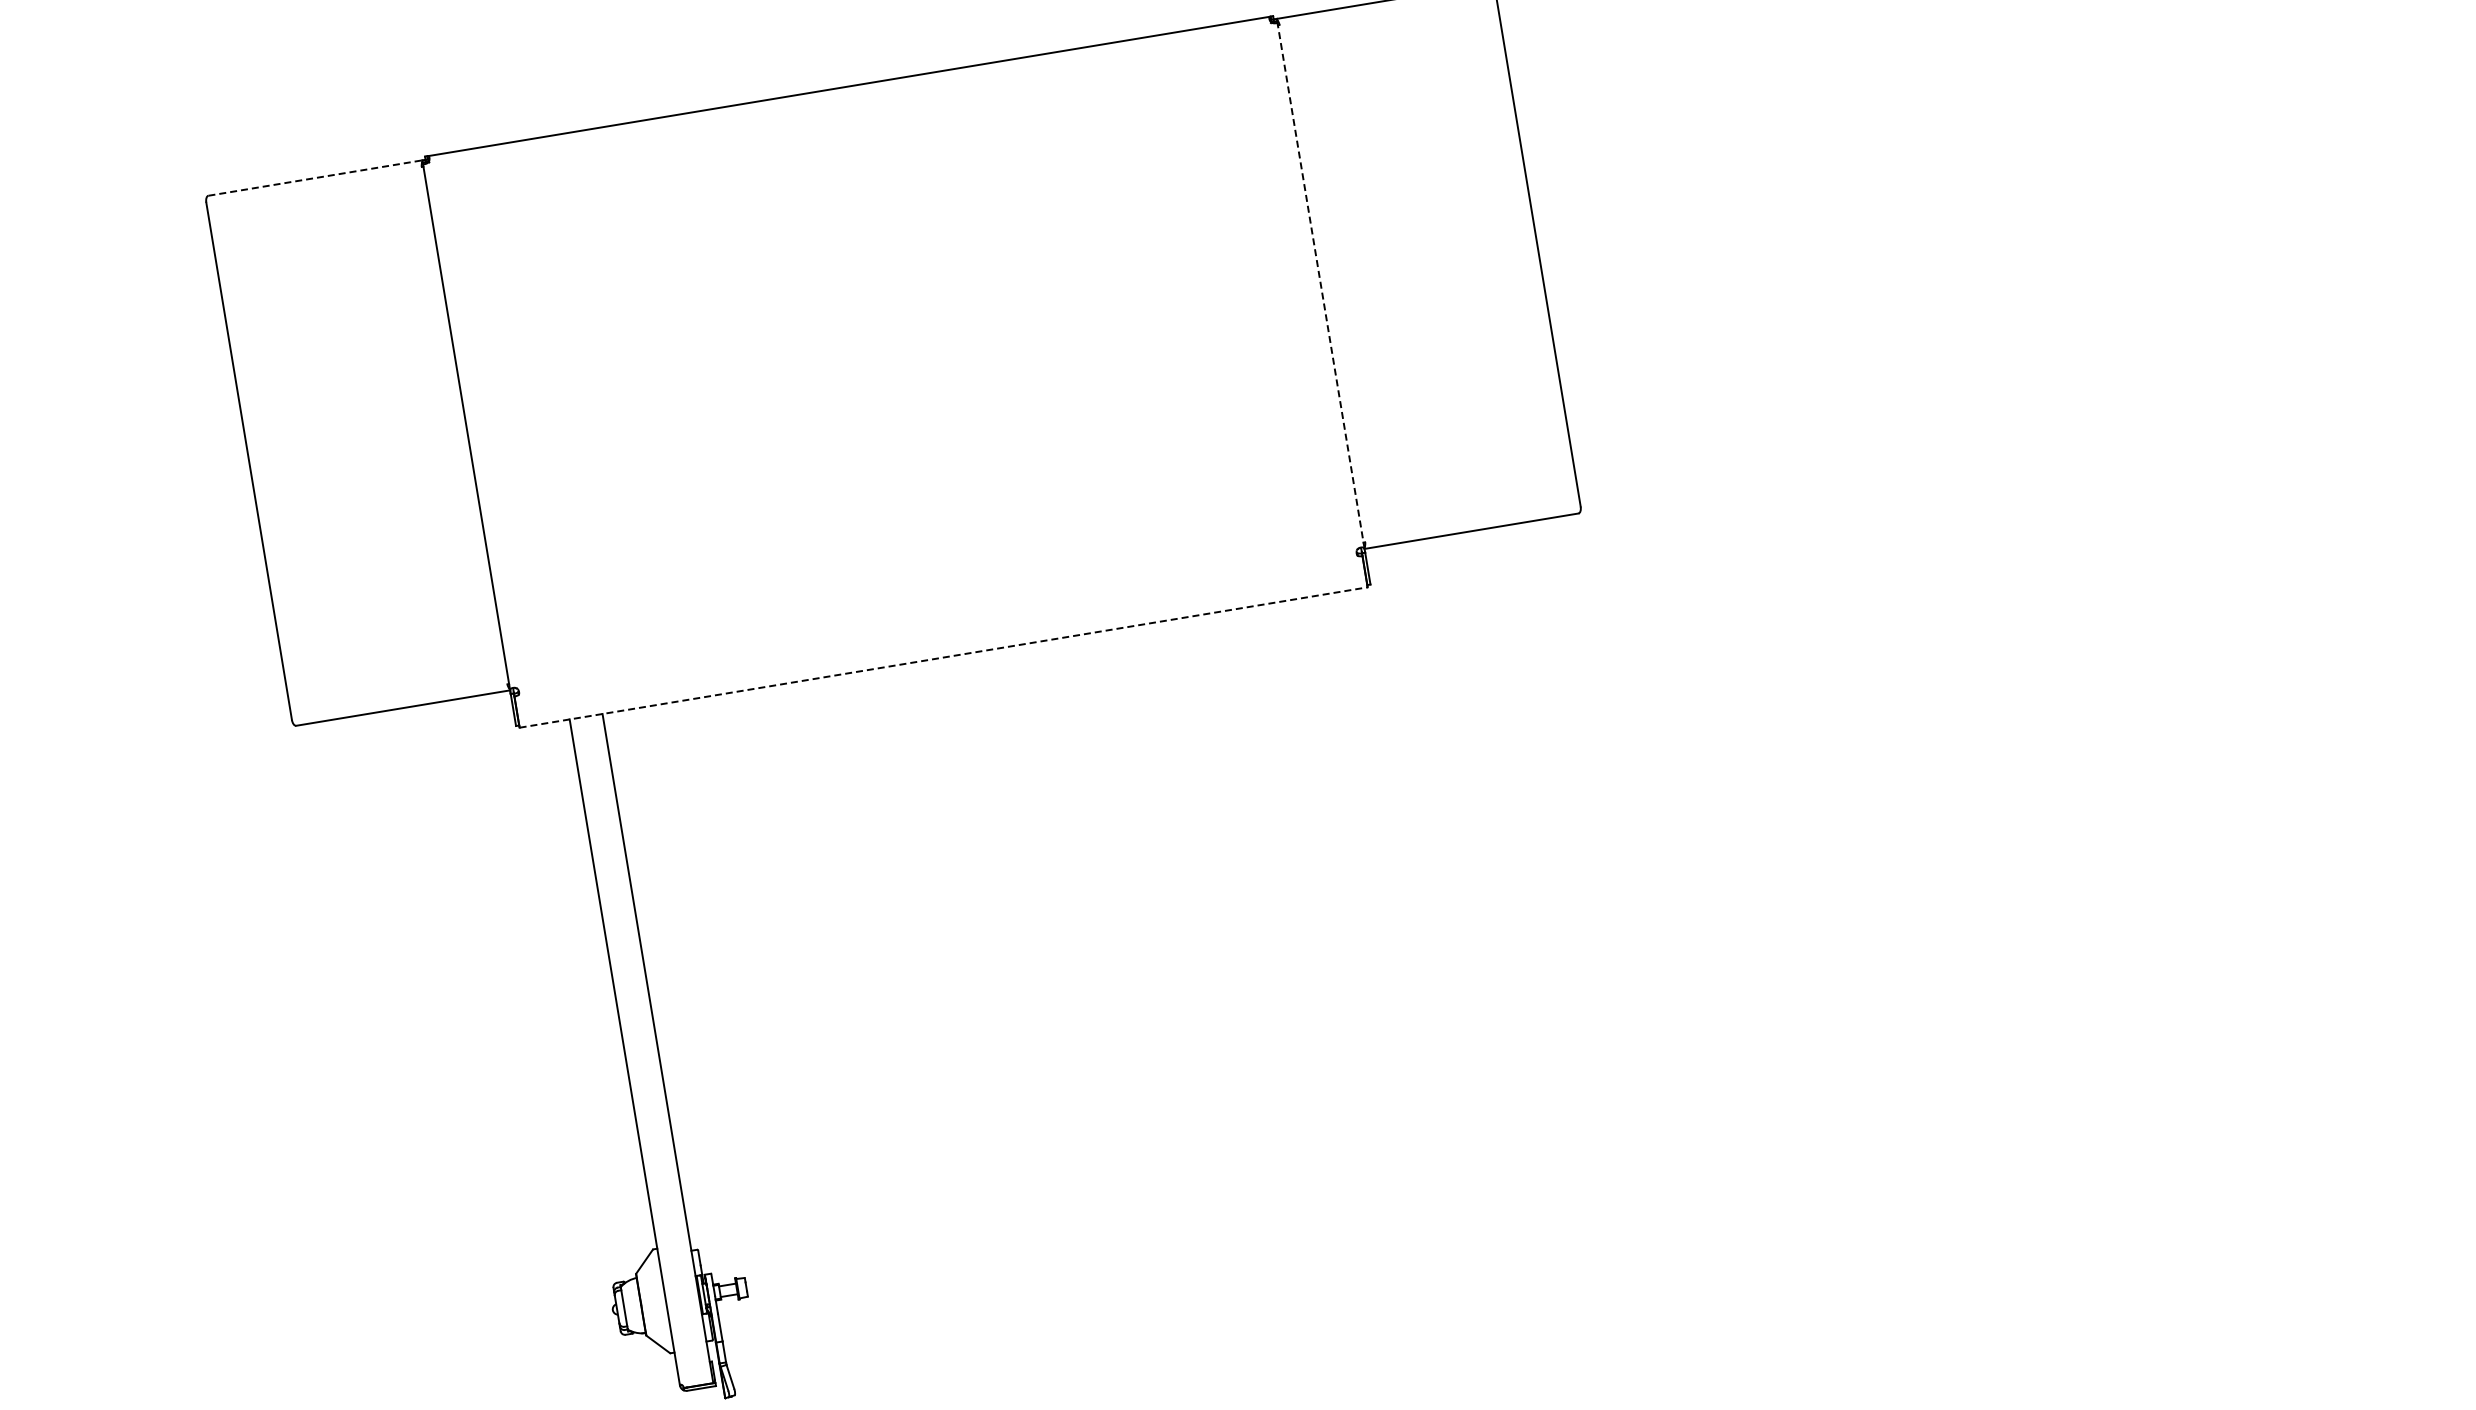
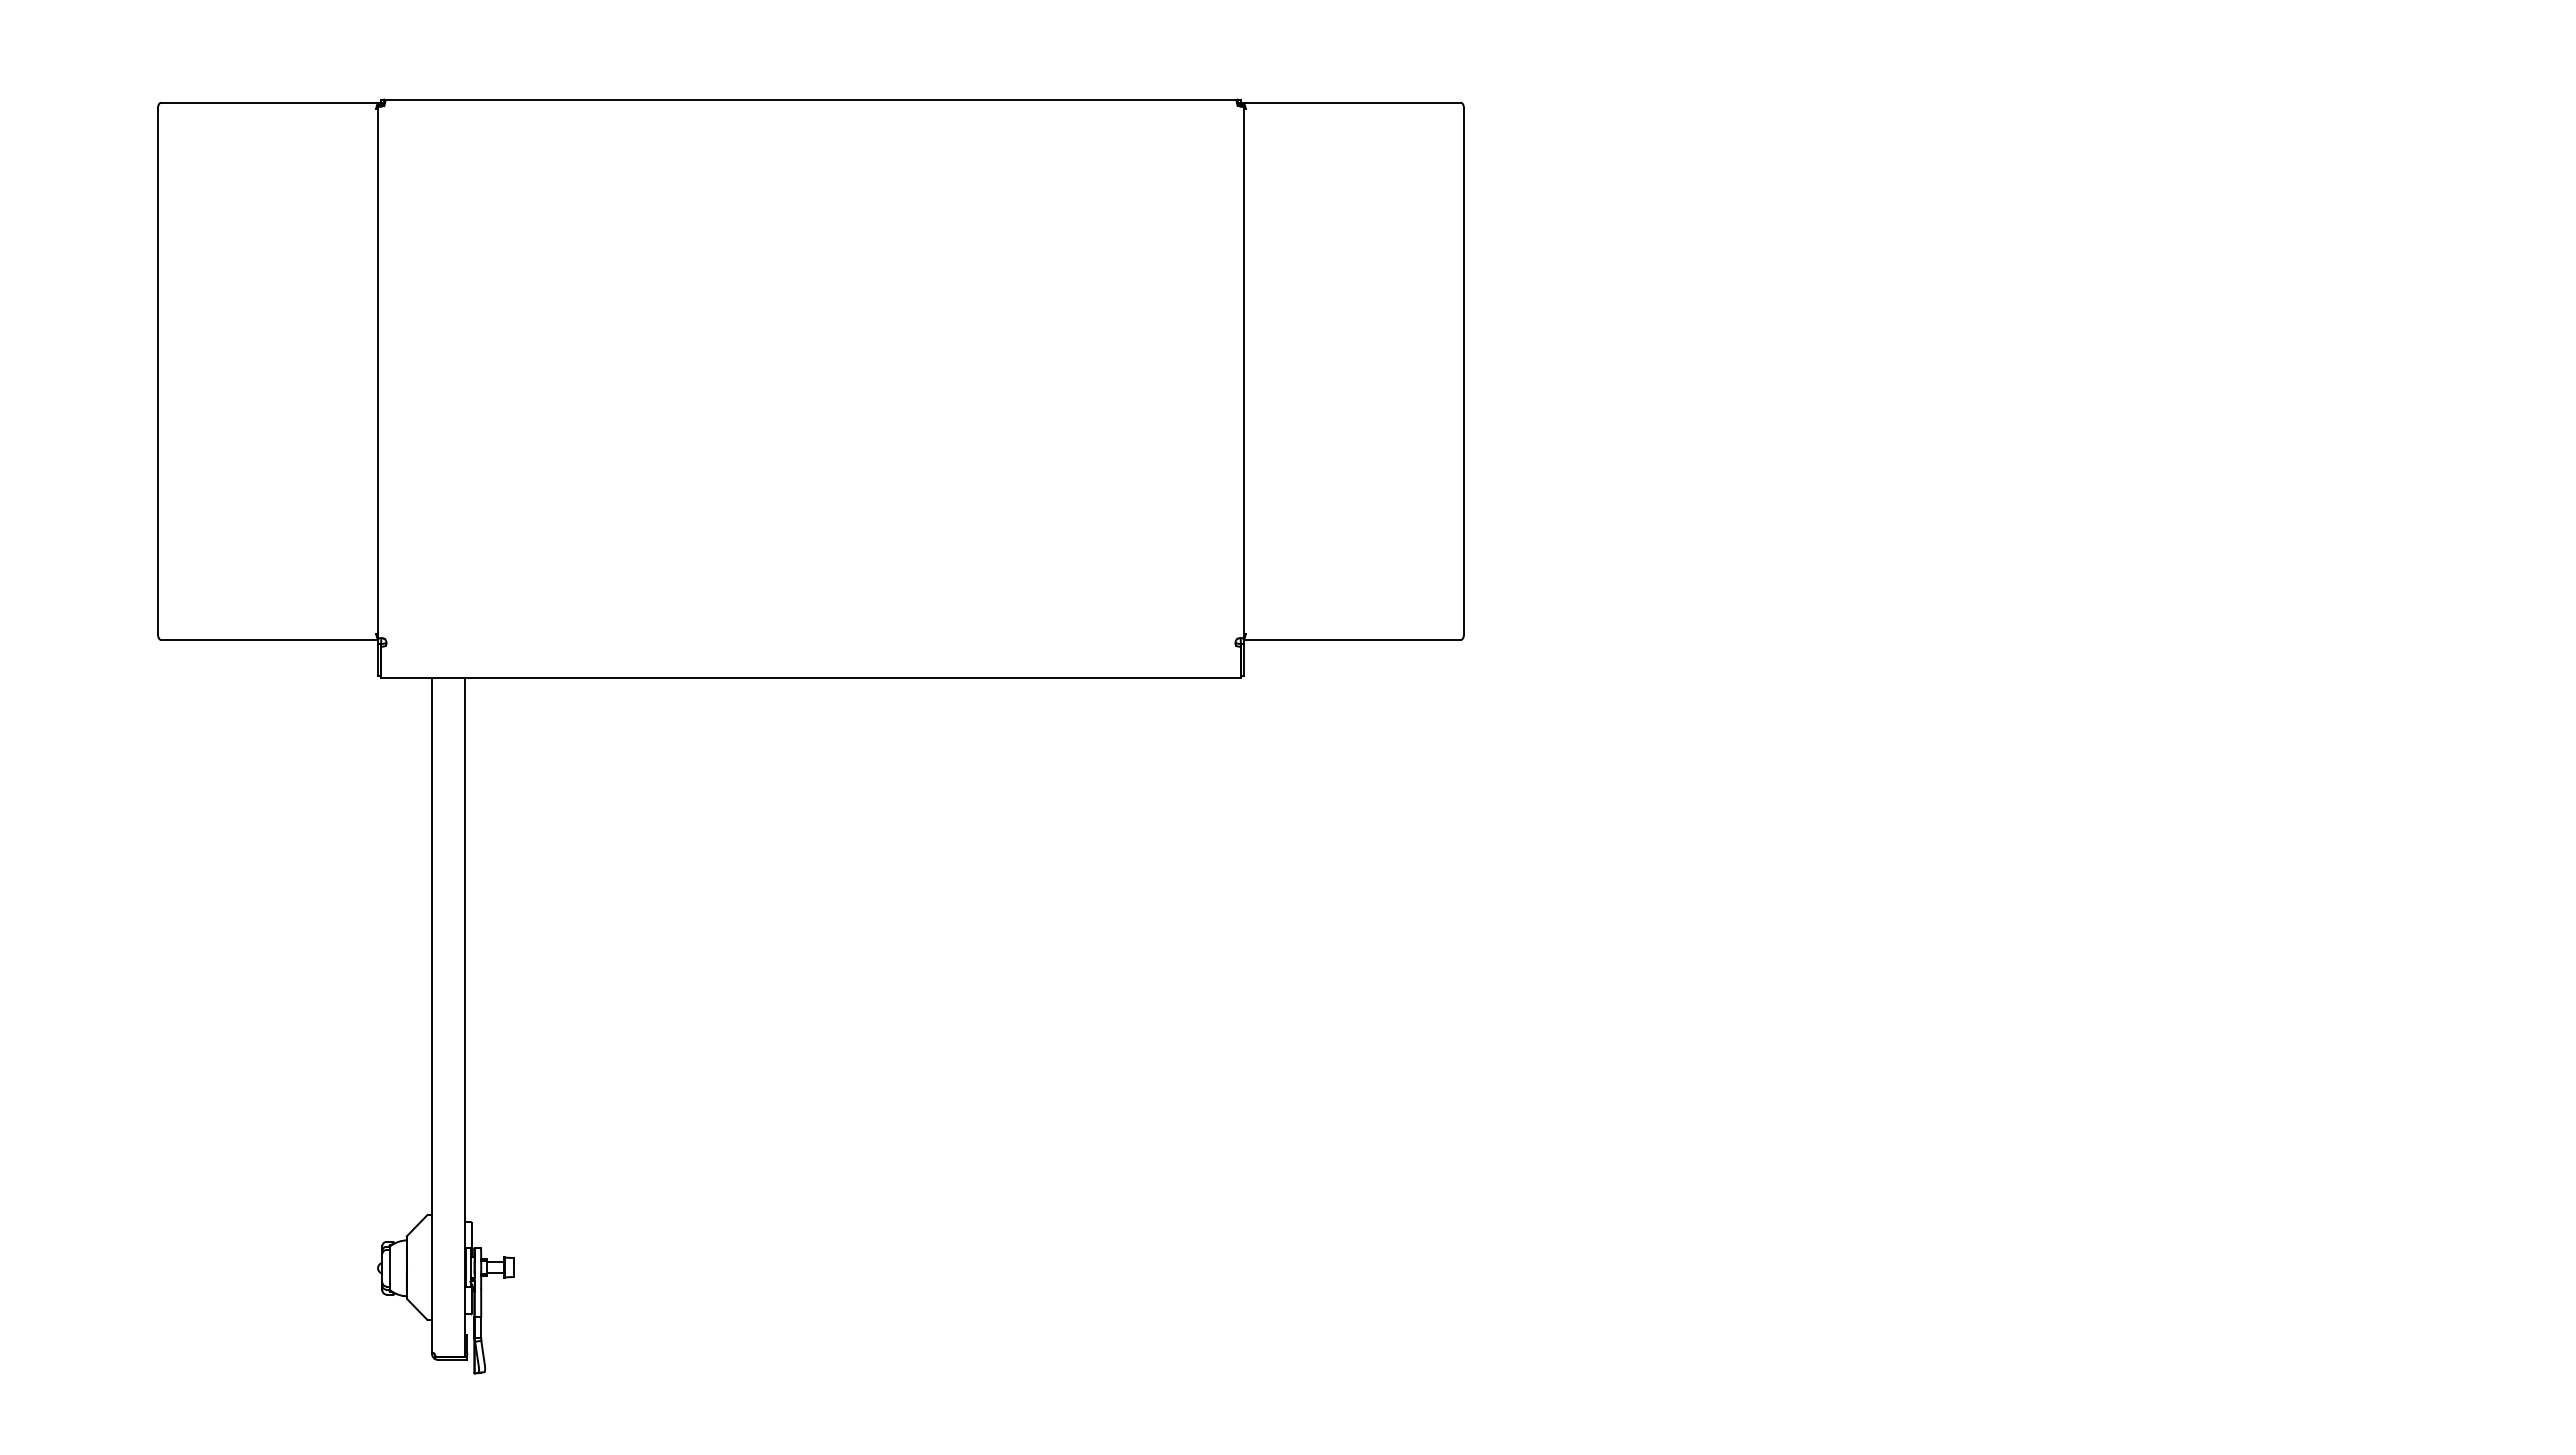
line: (316, 177) -> (270, 102), dashed -> solid
line: (1321, 287) -> (1244, 375), dashed -> solid
line: (943, 657) -> (810, 678), dashed -> solid

